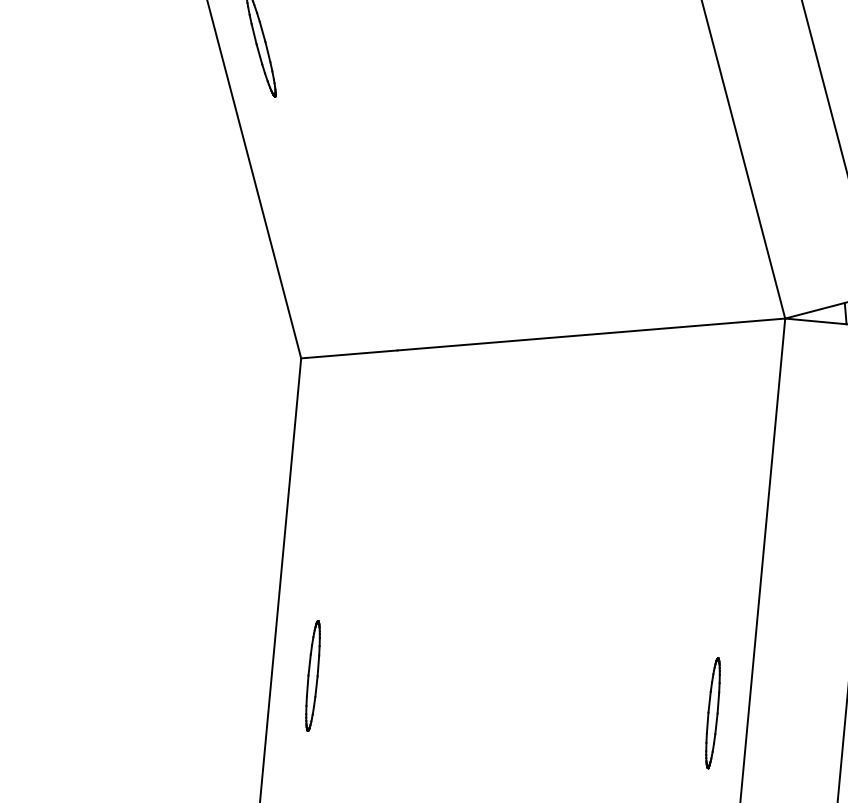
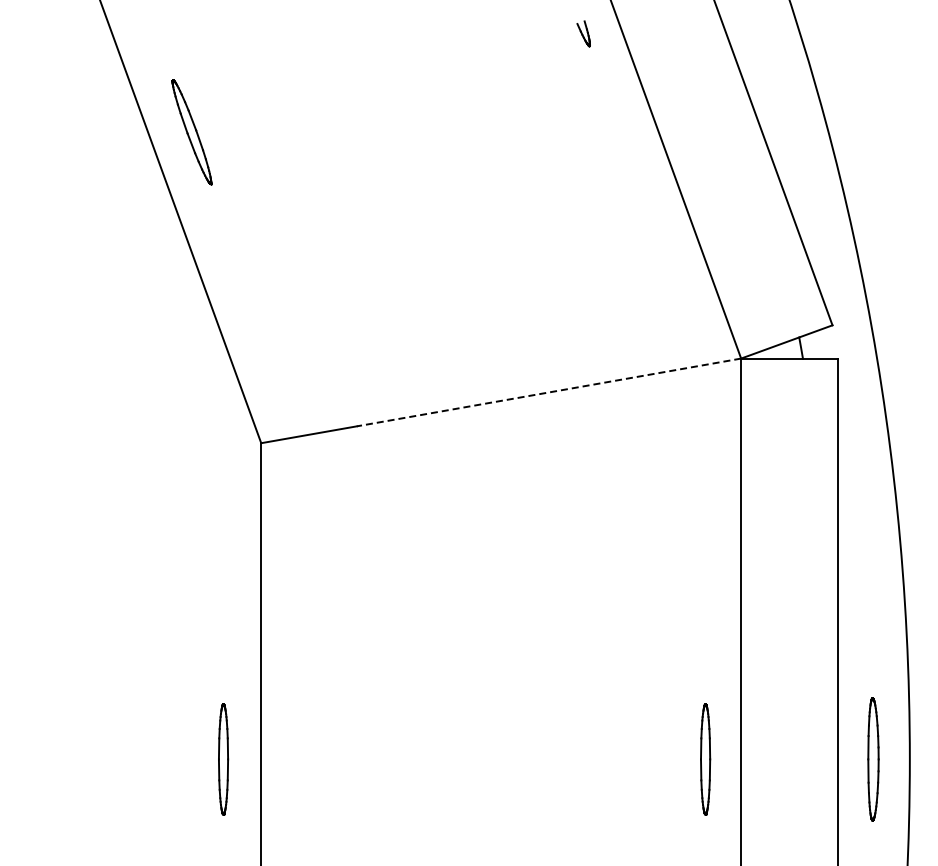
line: (590, 334) -> (548, 392), solid -> dashed
part: (313, 676) -> (223, 759), moved

